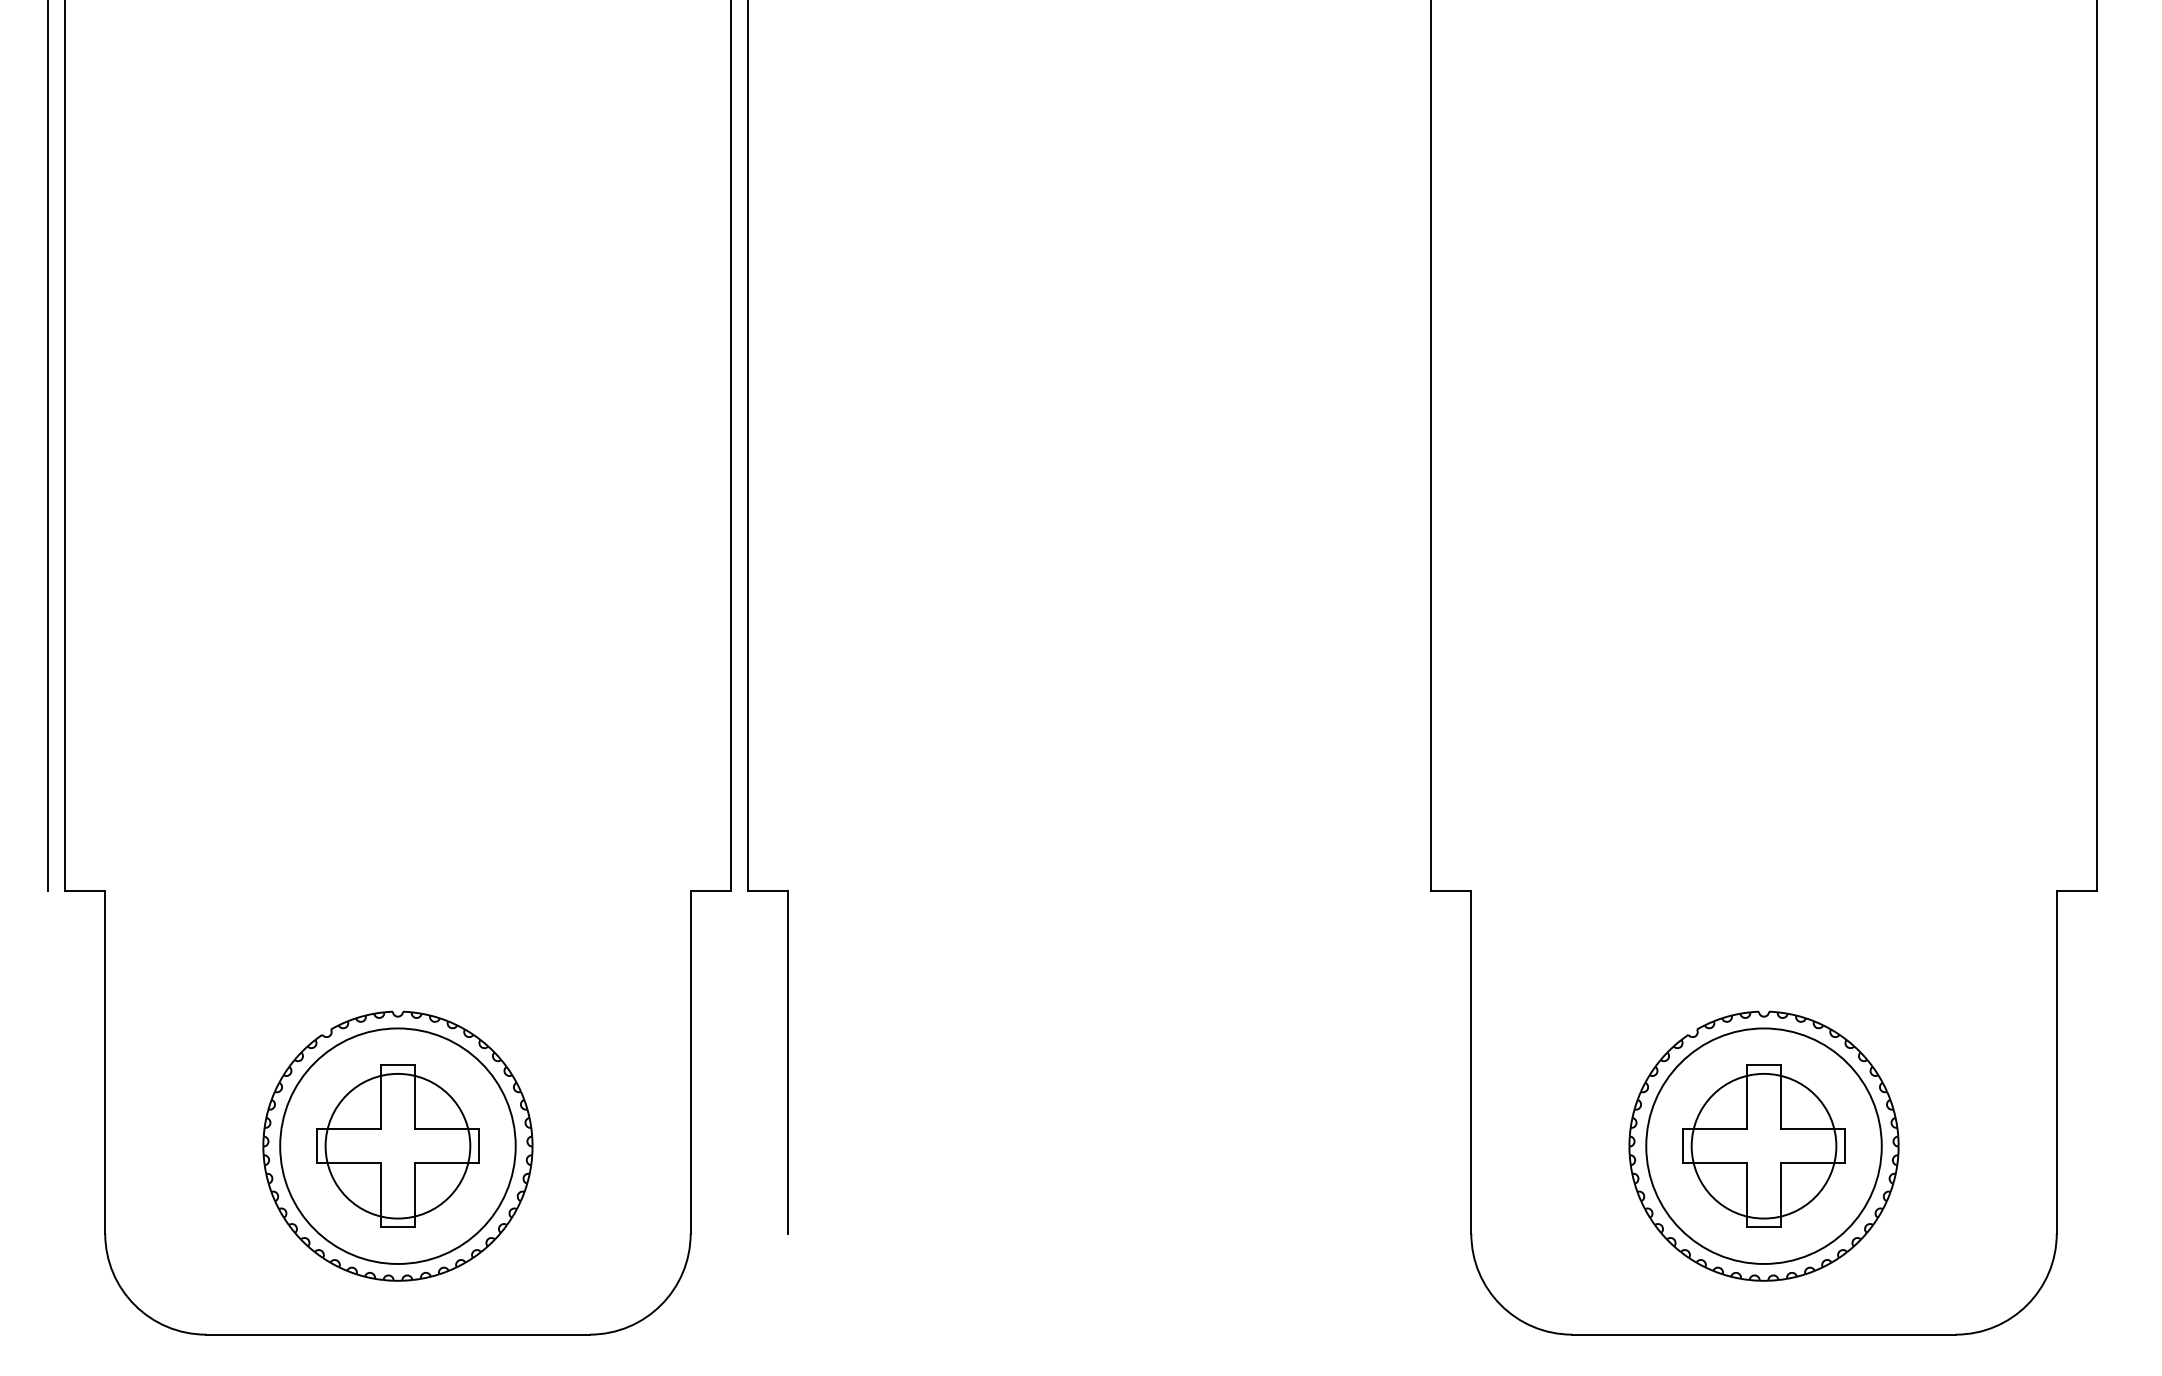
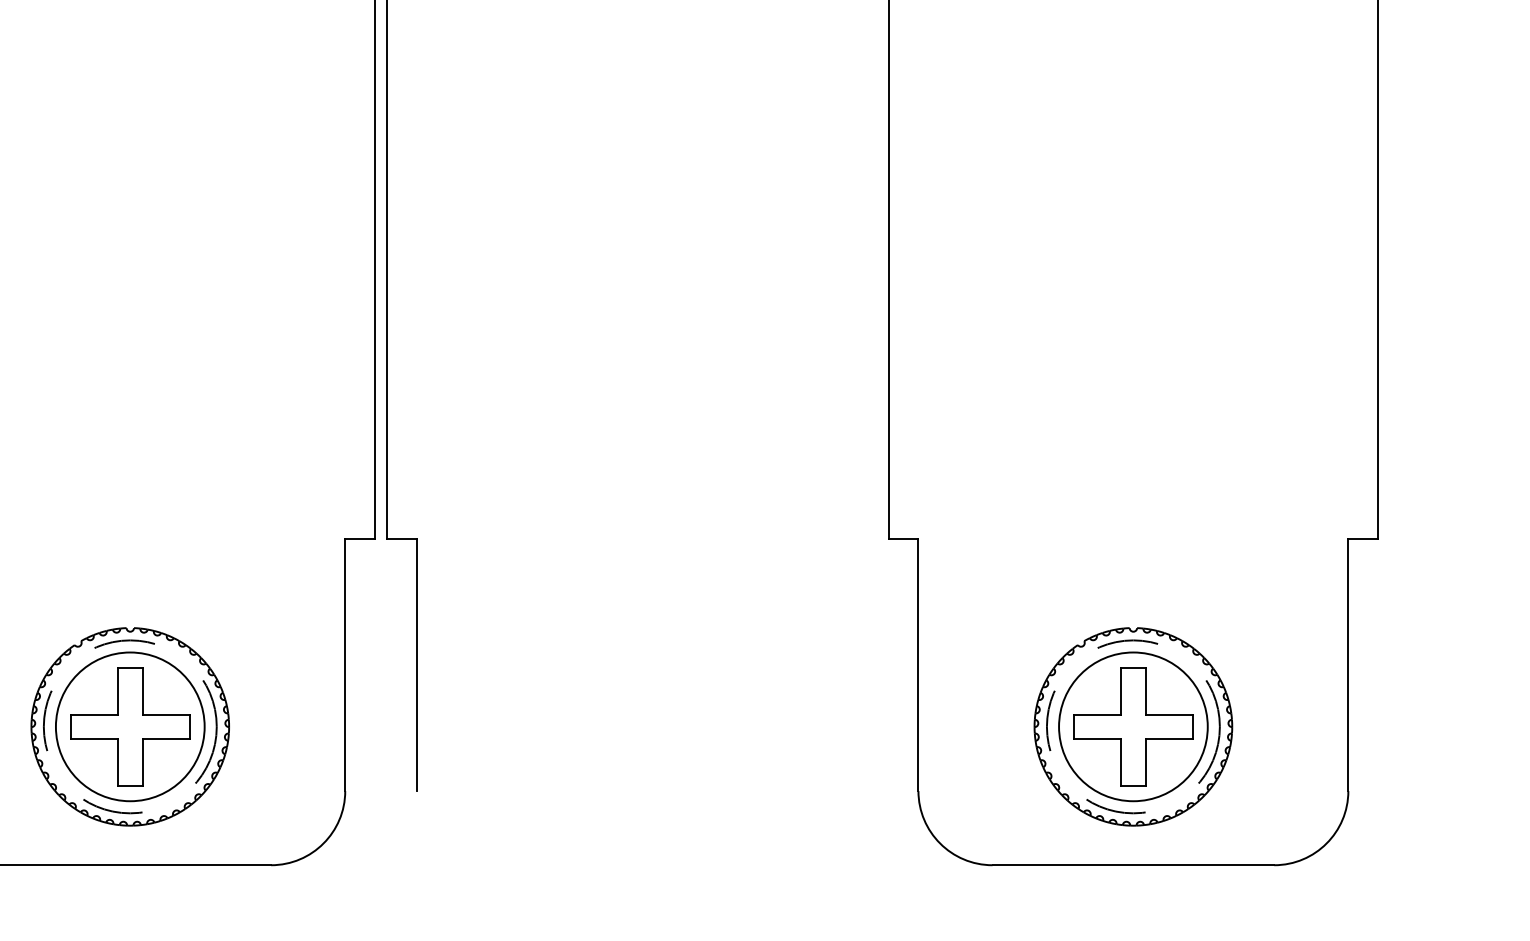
circle: (397, 1145) -> (129, 726), size x1.4
circle: (397, 1145) -> (129, 726), solid -> dashed
circle: (1763, 1145) -> (1133, 726), size x1.4
circle: (1763, 1145) -> (1133, 726), solid -> dashed

